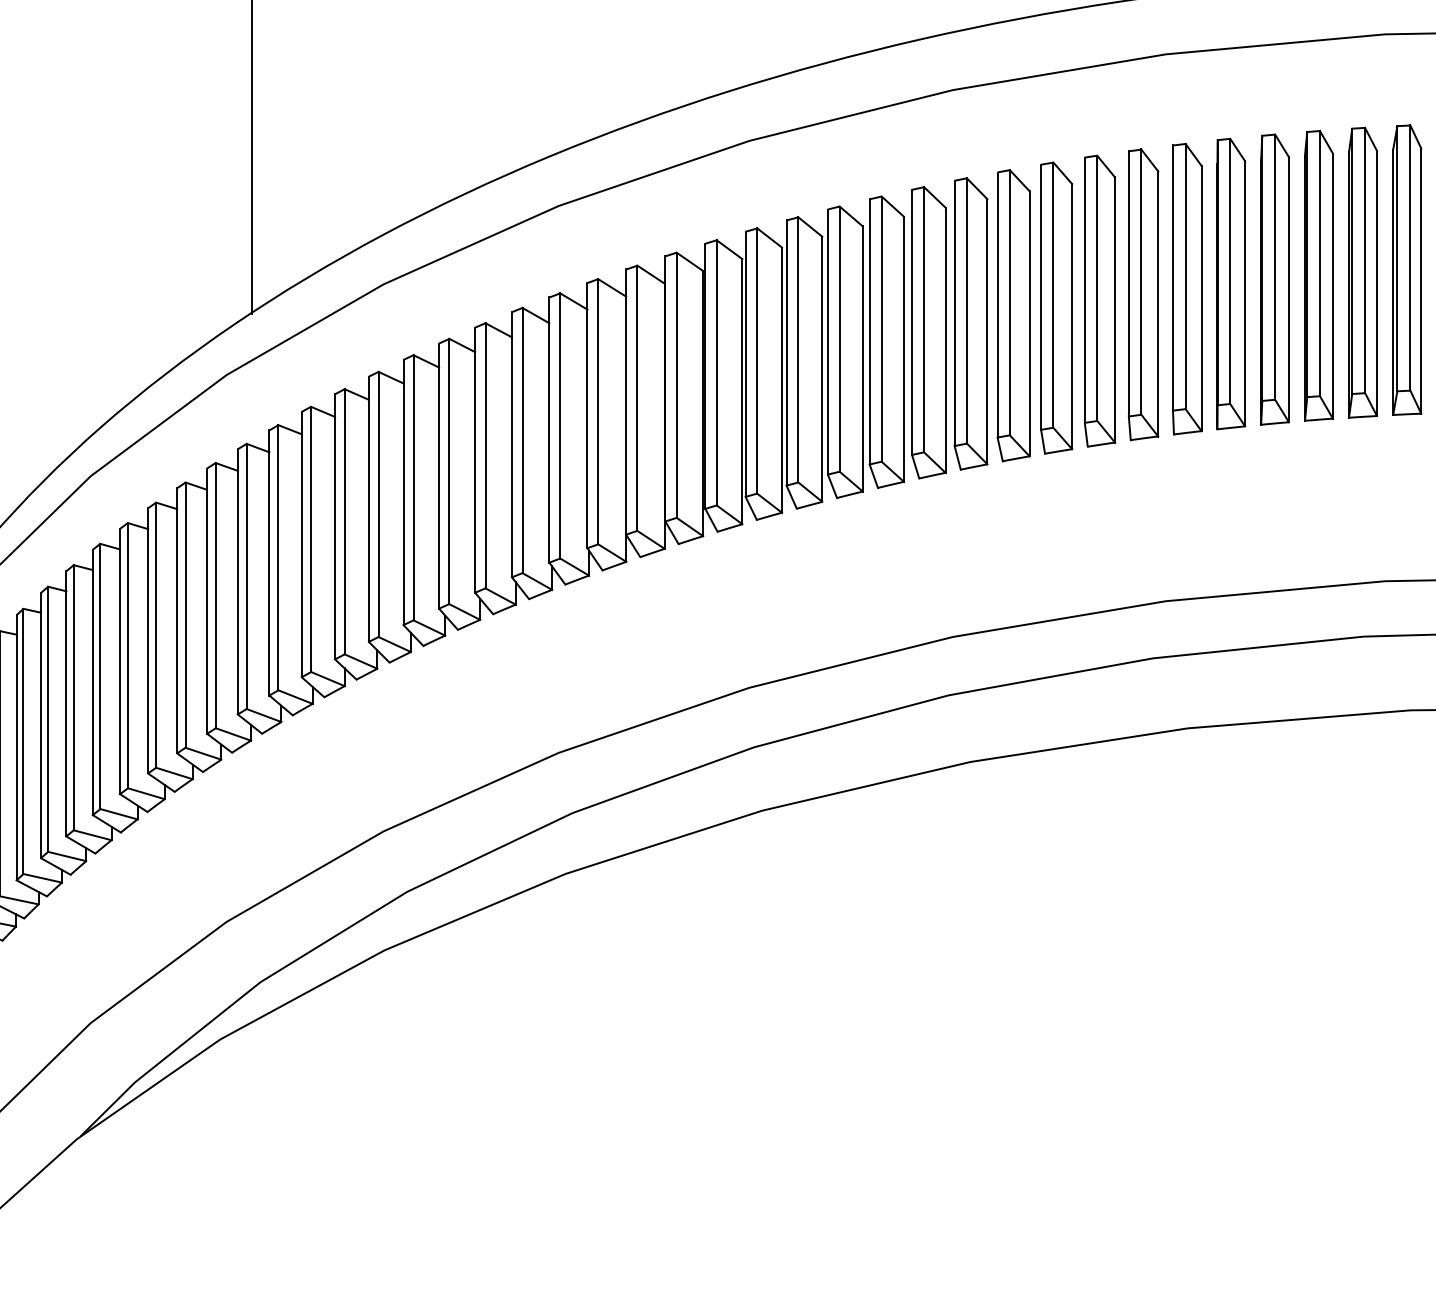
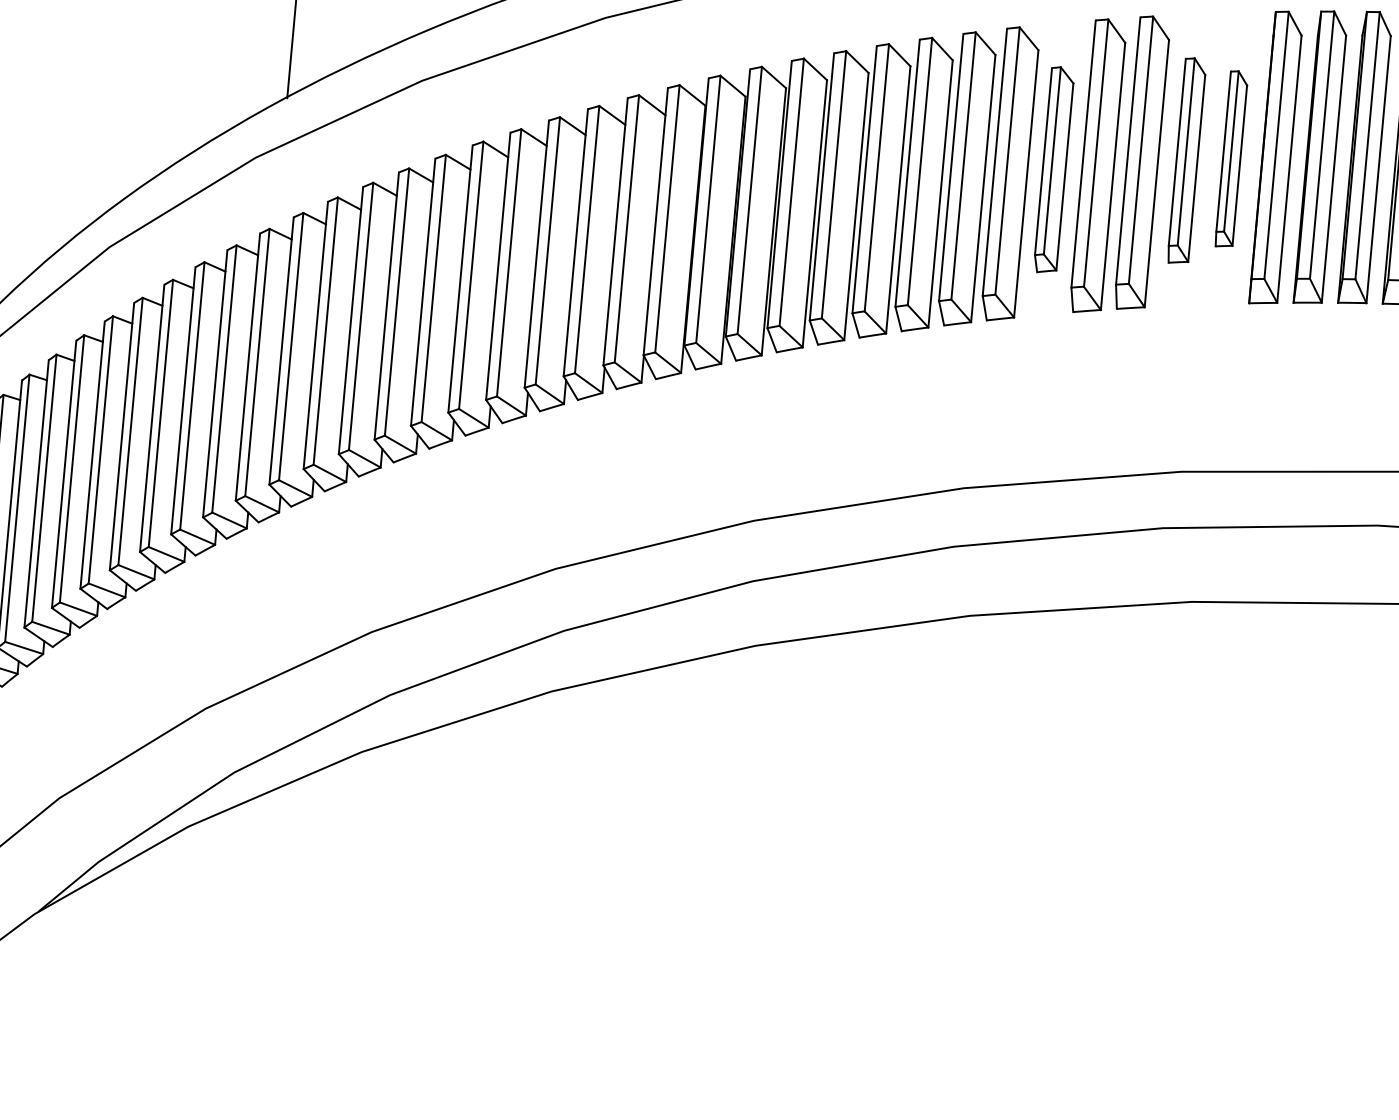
part: (1187, 288) -> (1231, 158), size x0.6
part: (1143, 294) -> (1186, 160), size x0.7
part: (1013, 315) -> (1054, 169), size x0.7

